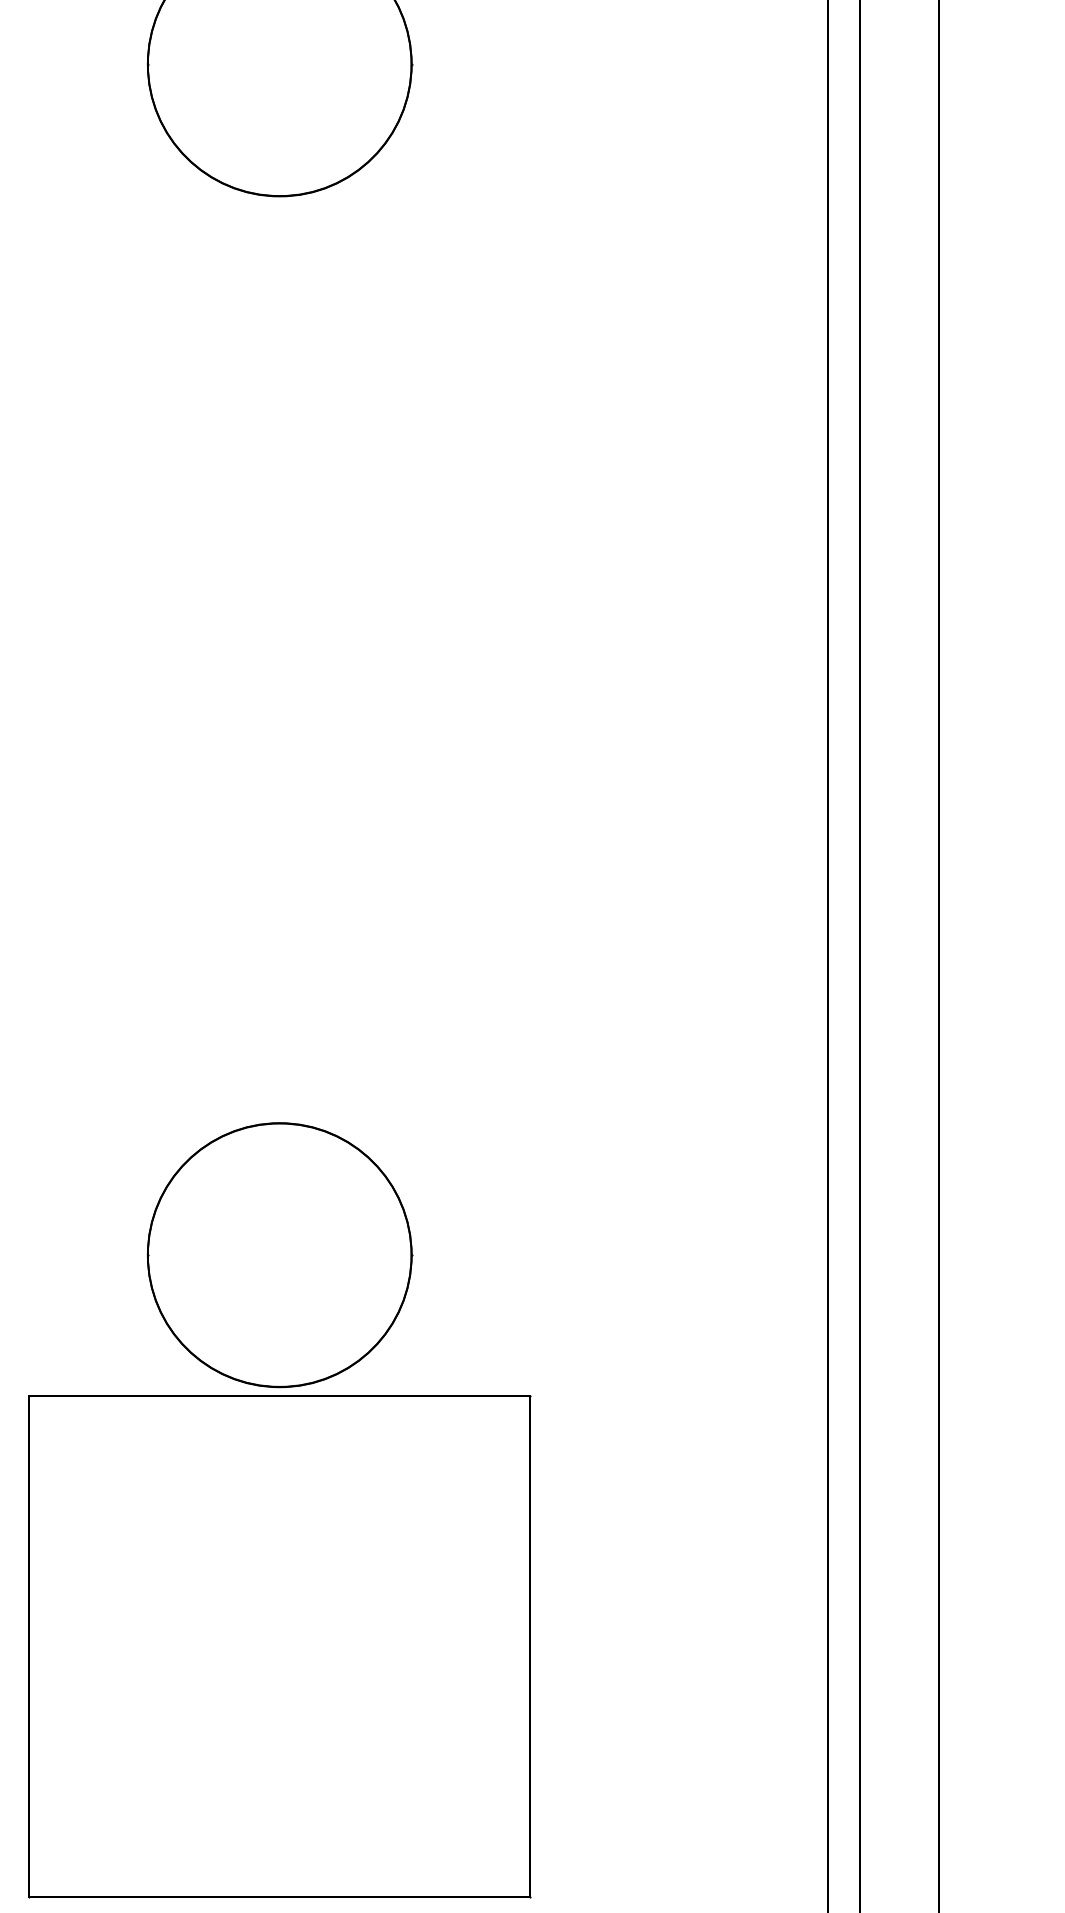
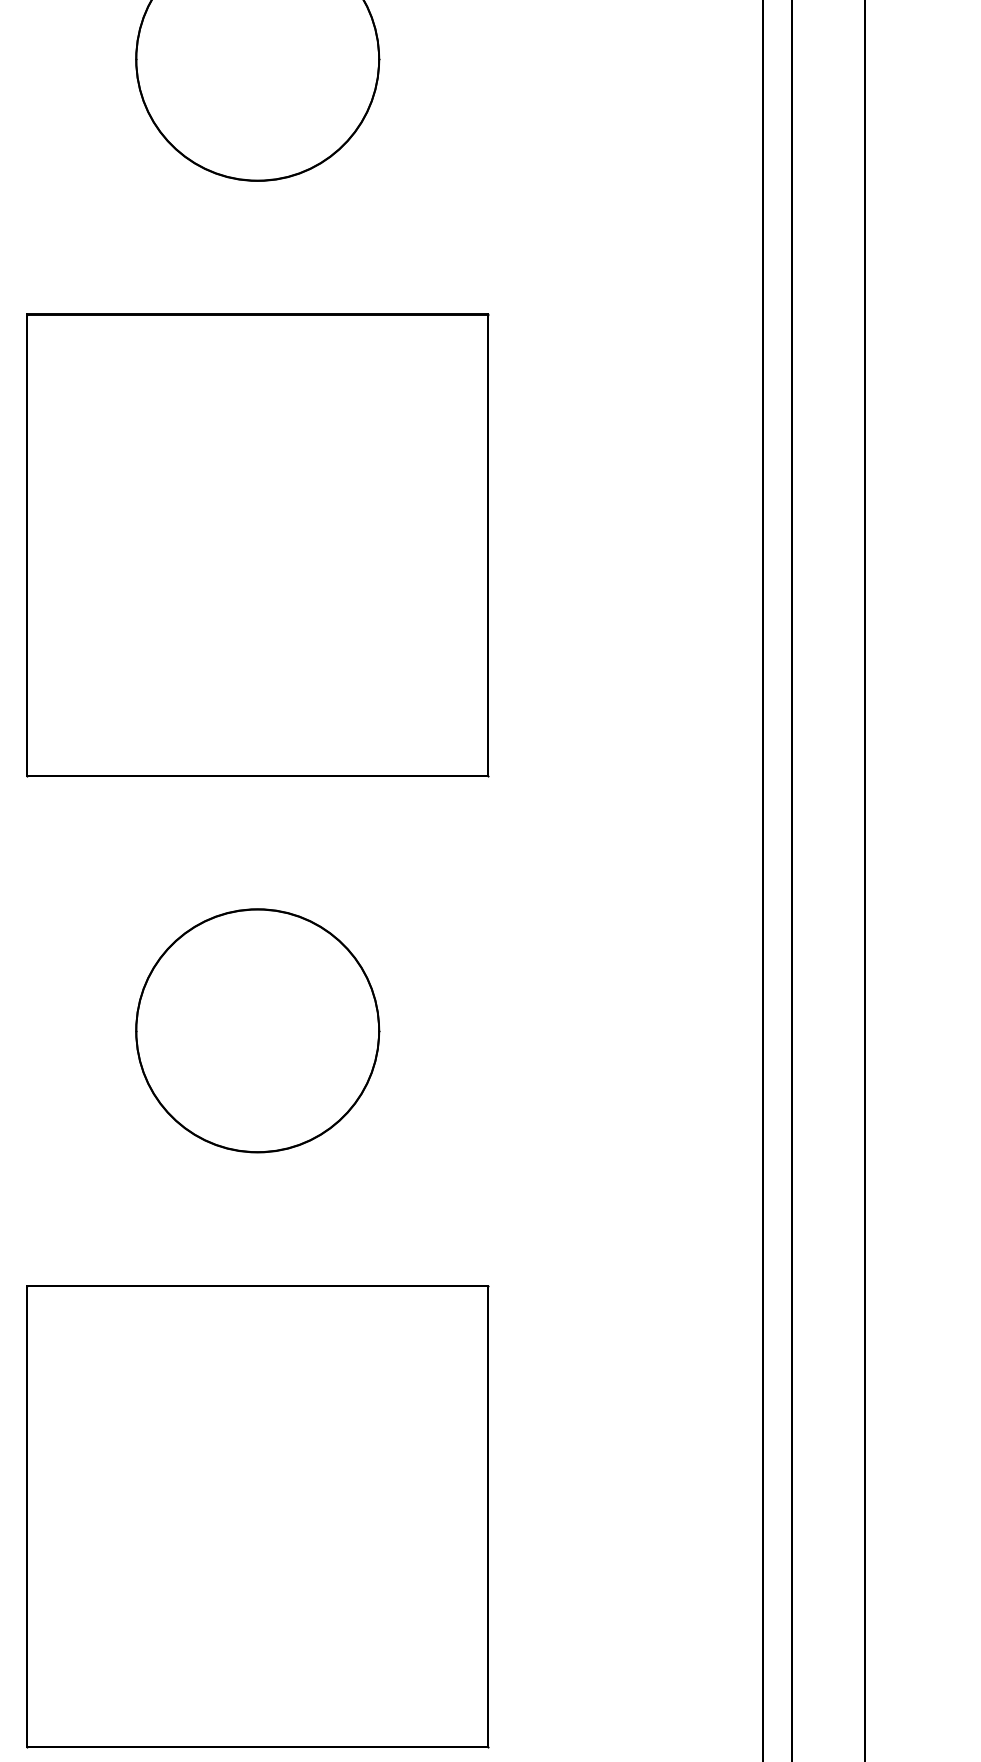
part: (279, 591) -> (257, 544), added
part: (279, 1255) -> (257, 1031), moved

